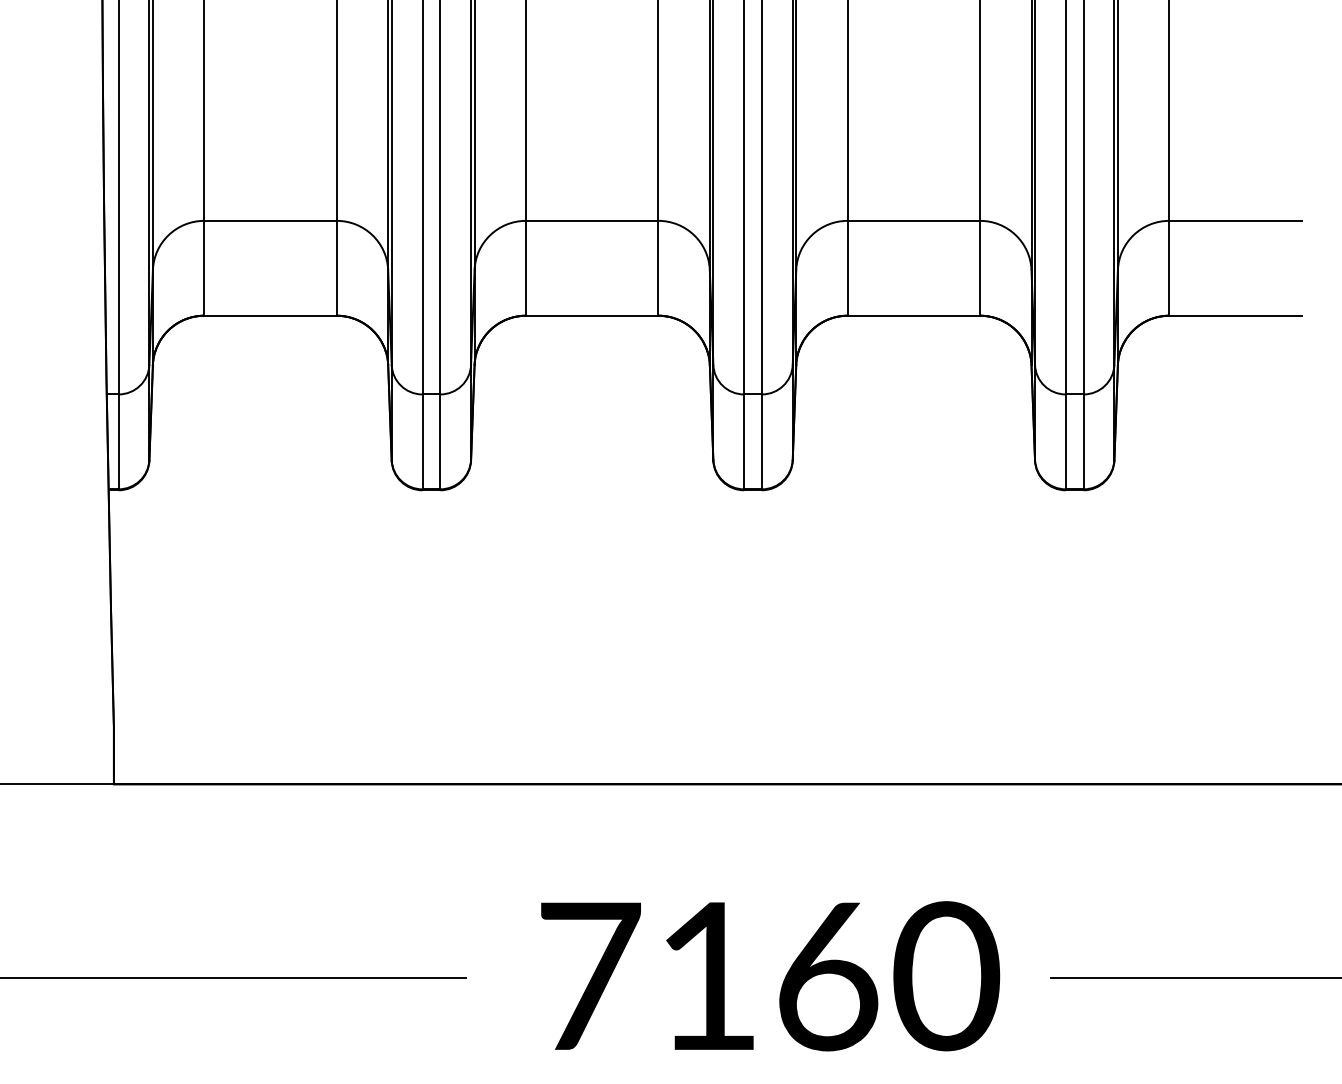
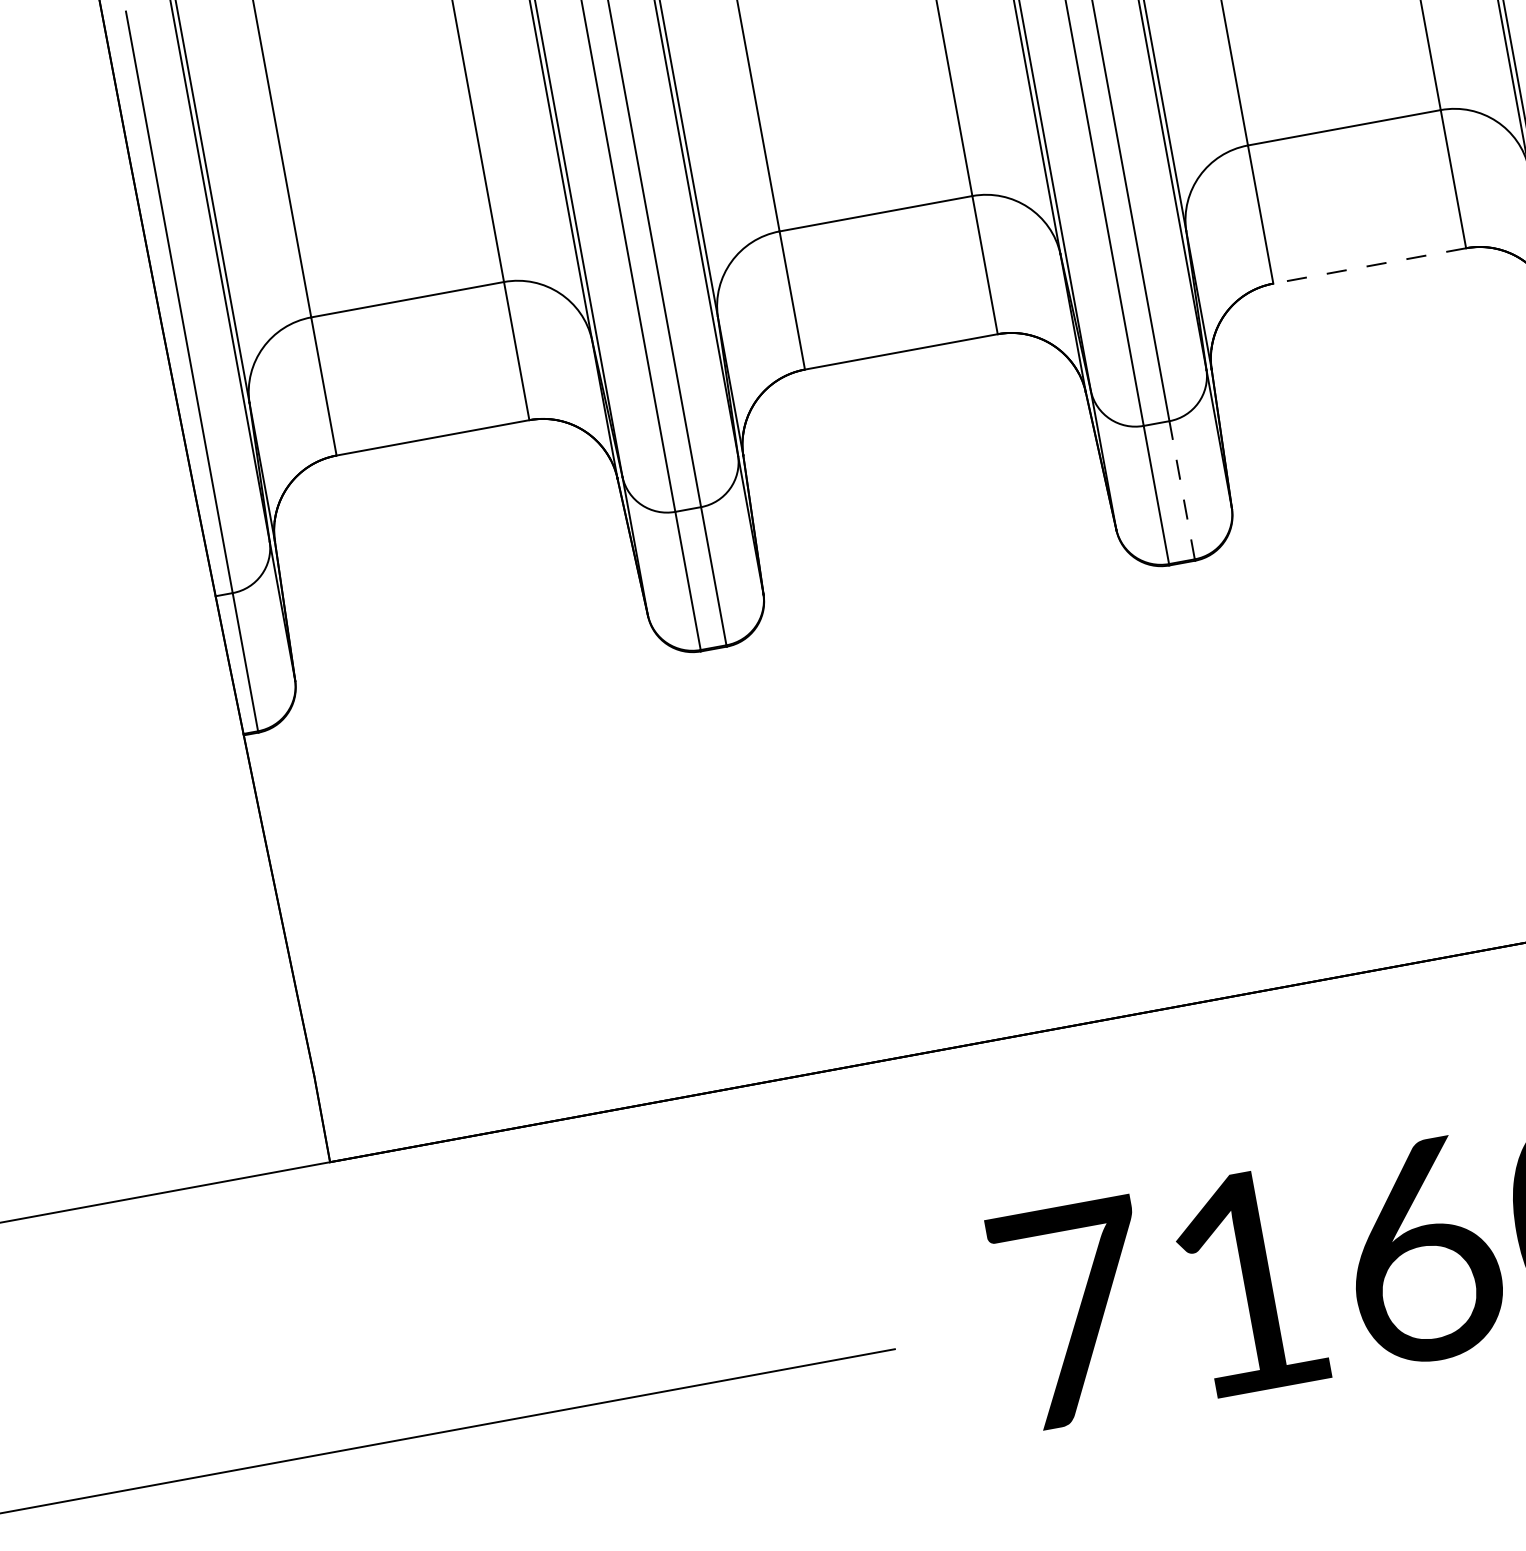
line: (913, 315) -> (1369, 265), solid -> dashed
line: (761, 441) -> (1181, 489), solid -> dashed

